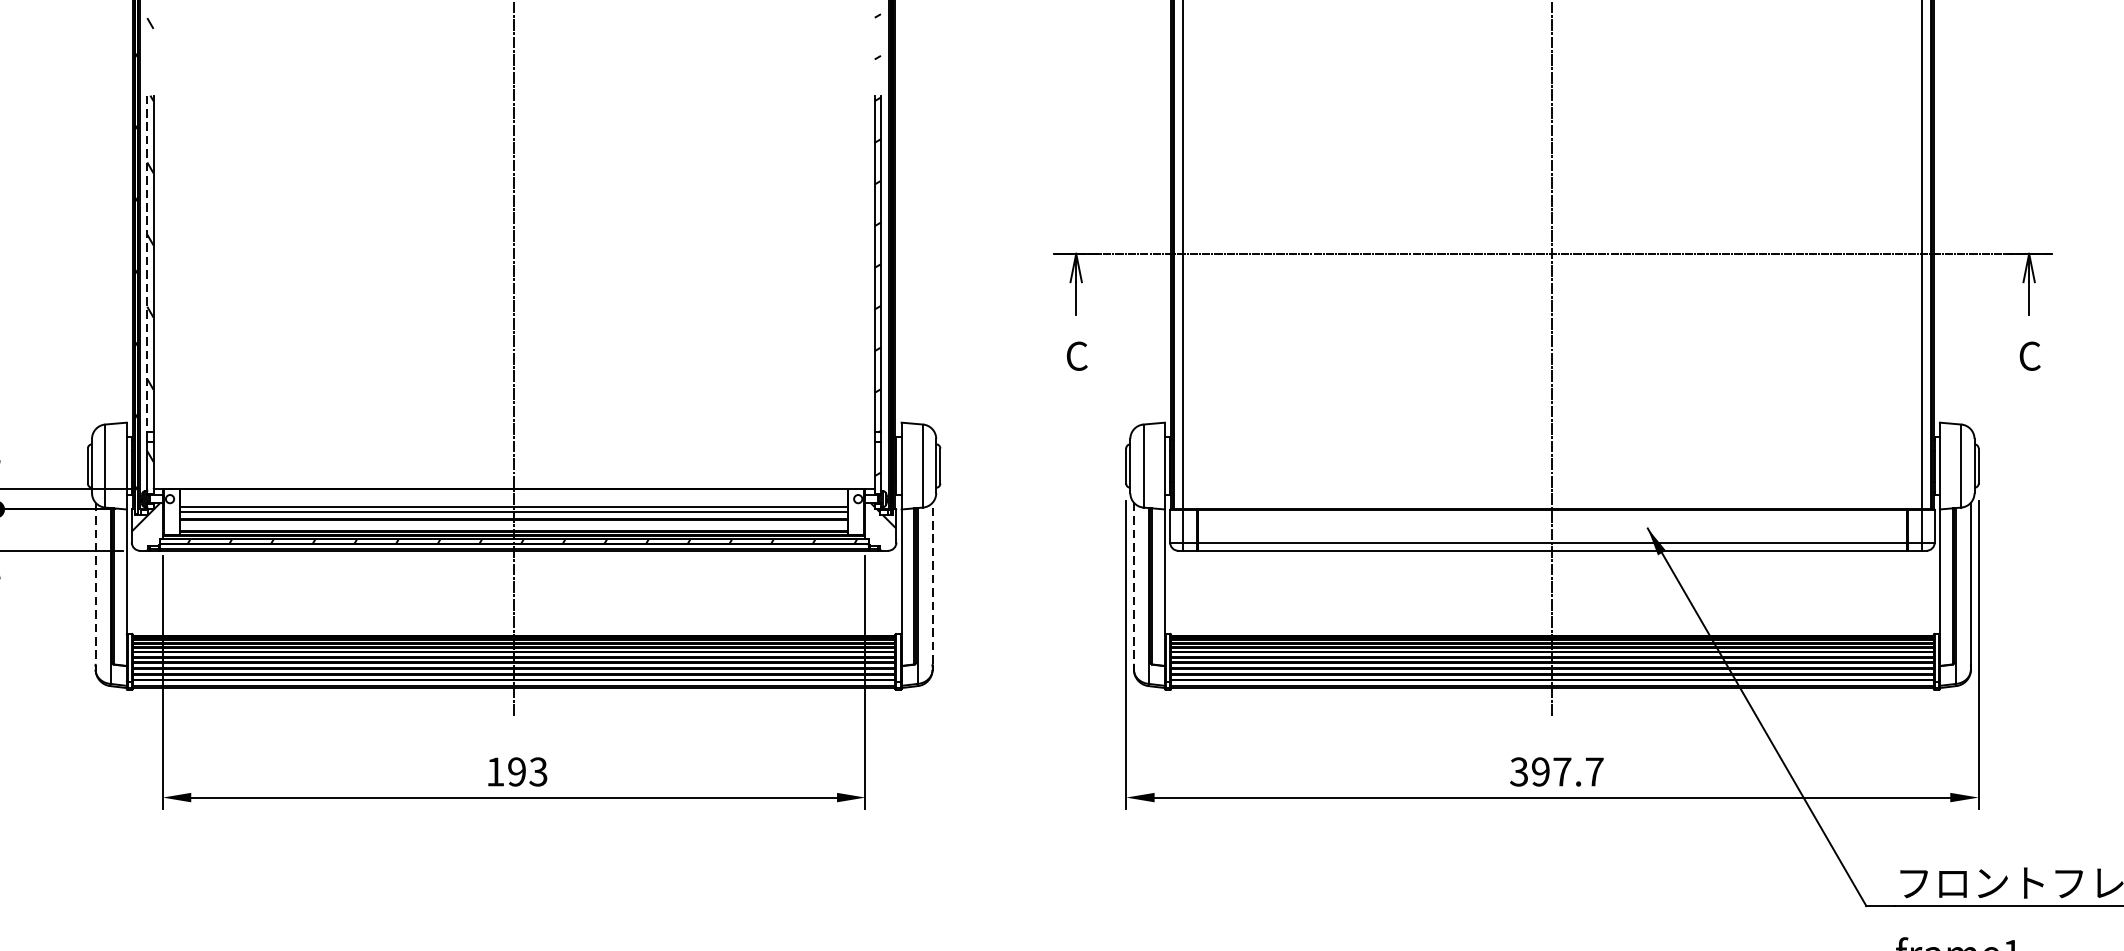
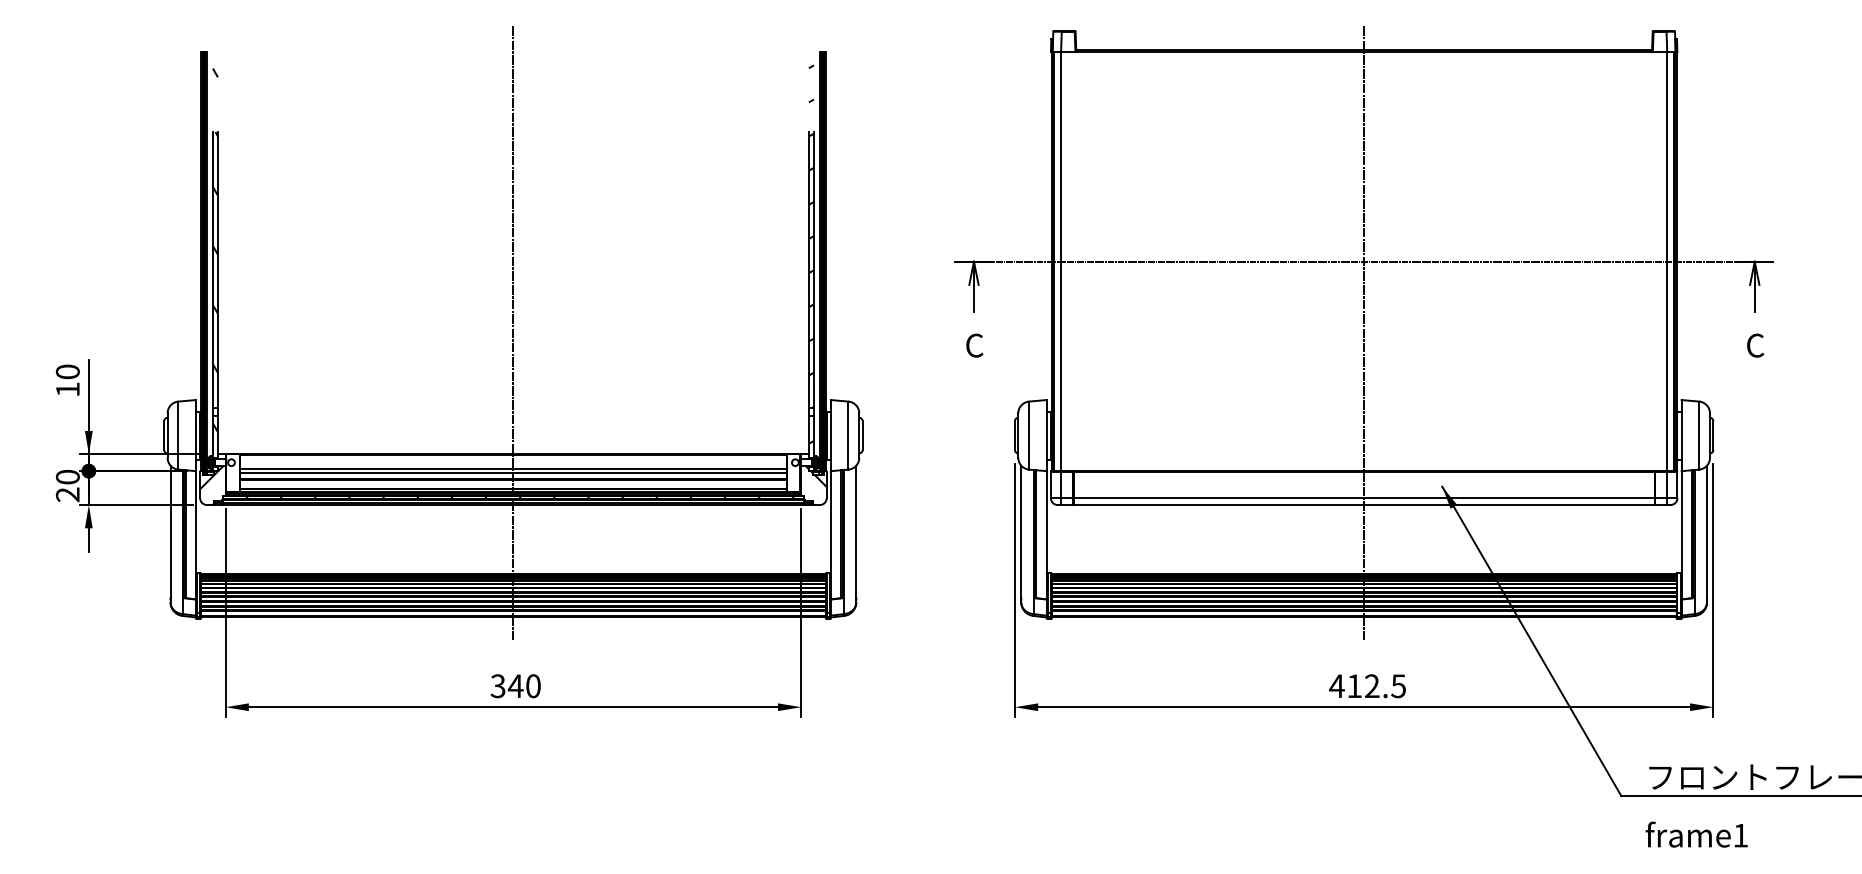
line: (146, 264) -> (212, 270), dashed -> solid
line: (95, 583) -> (170, 531), dashed -> solid
line: (932, 583) -> (856, 531), dashed -> solid
line: (1134, 583) -> (1021, 531), dashed -> solid
text: (516, 772) -> (515, 686), 193 -> 340
text: (1556, 772) -> (1367, 686), 397.7 -> 412.5

